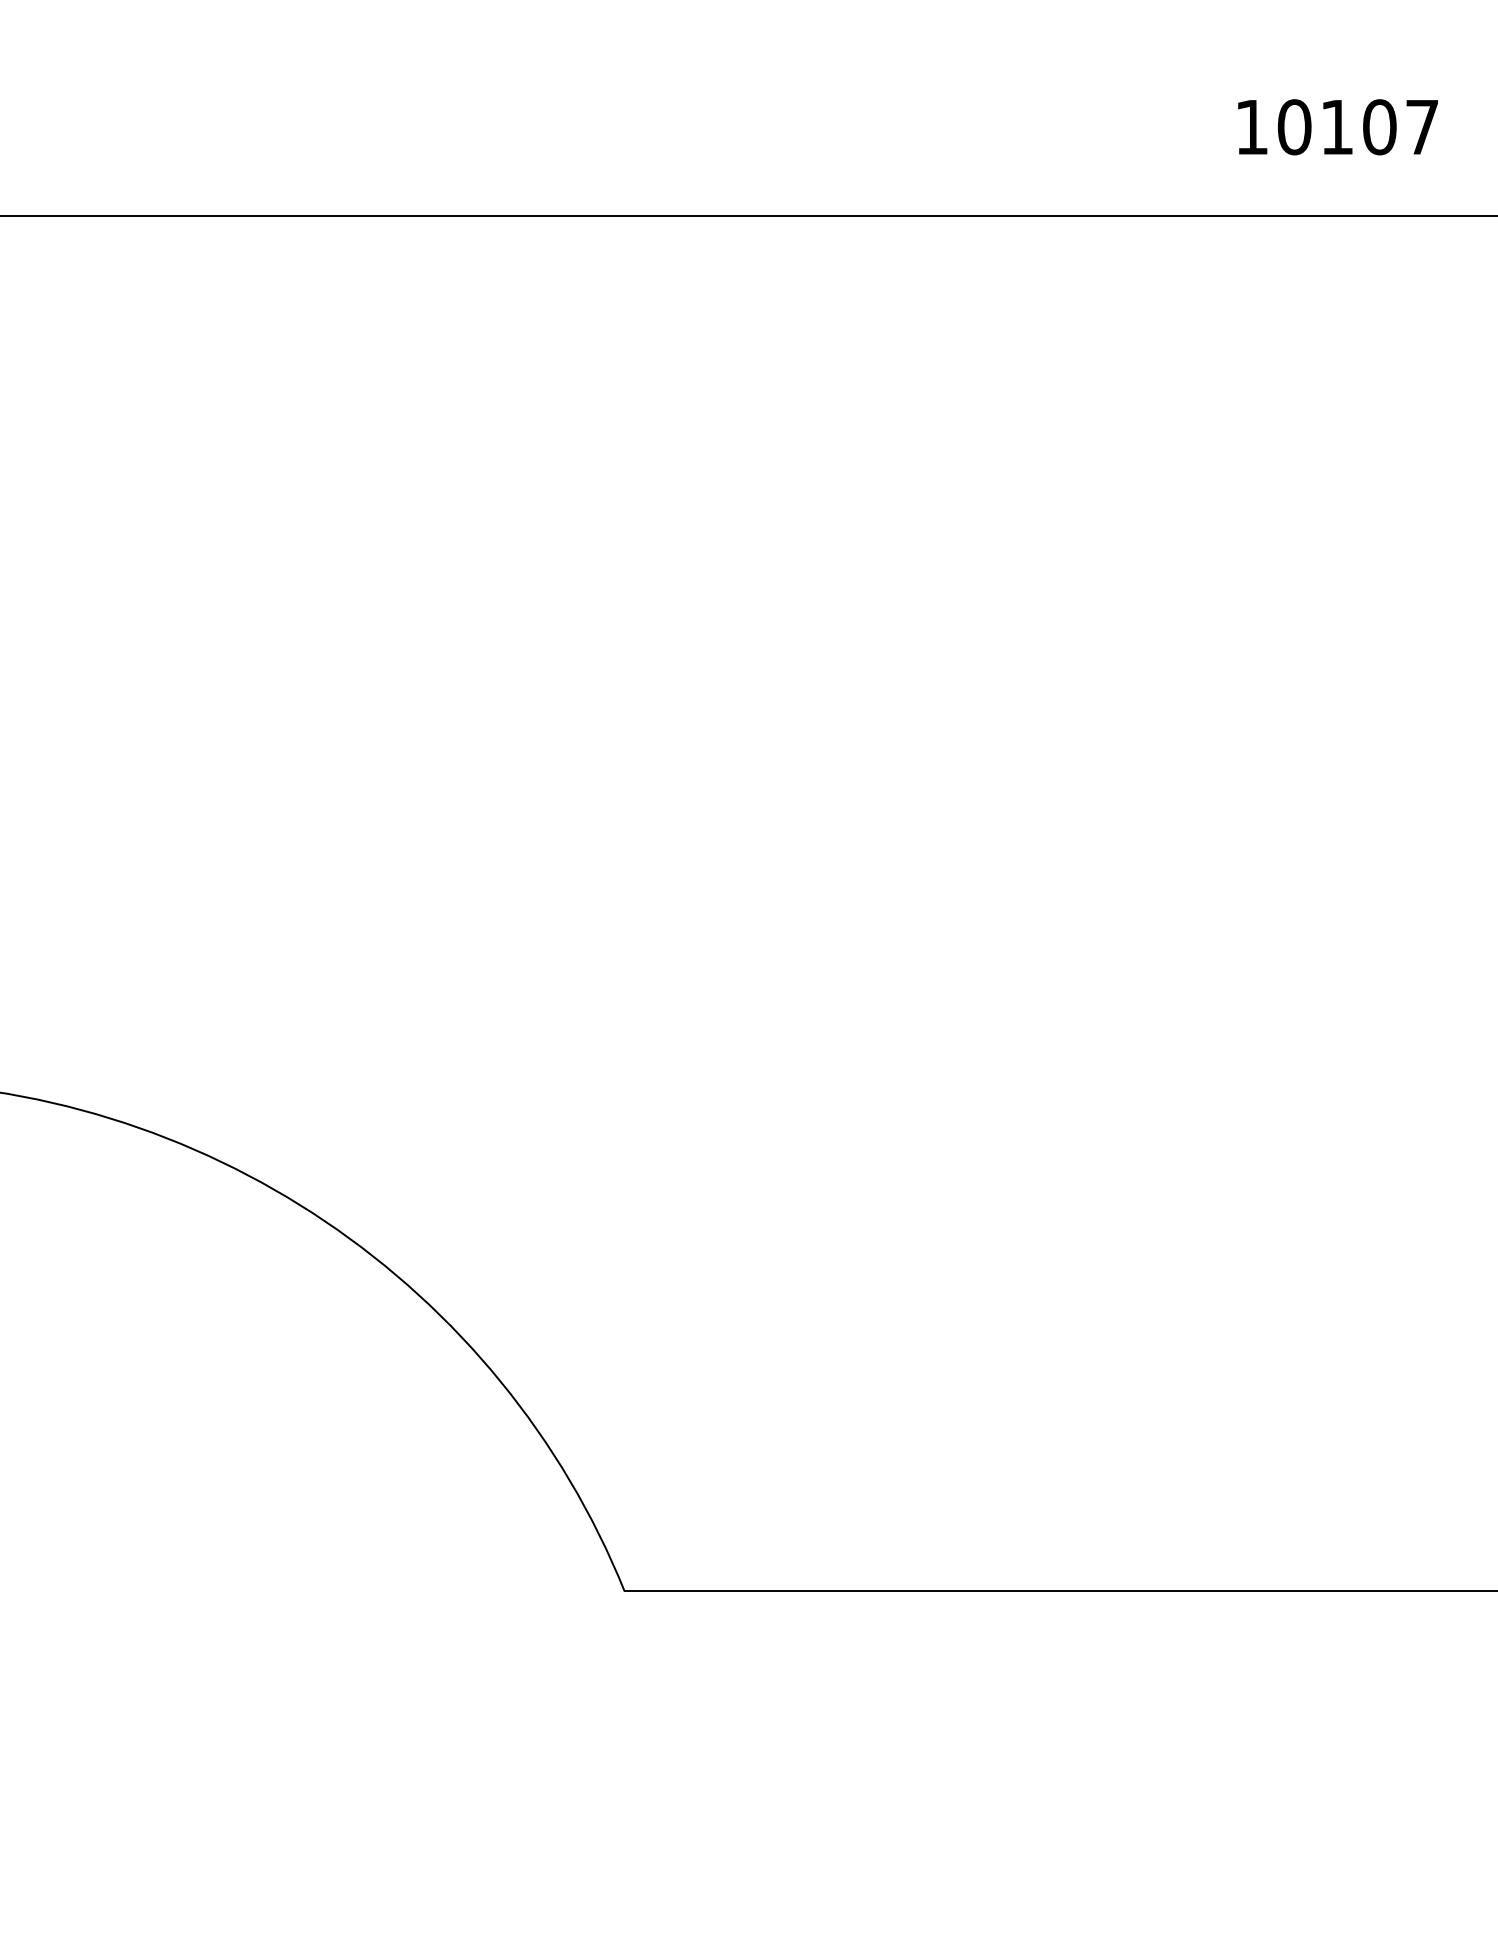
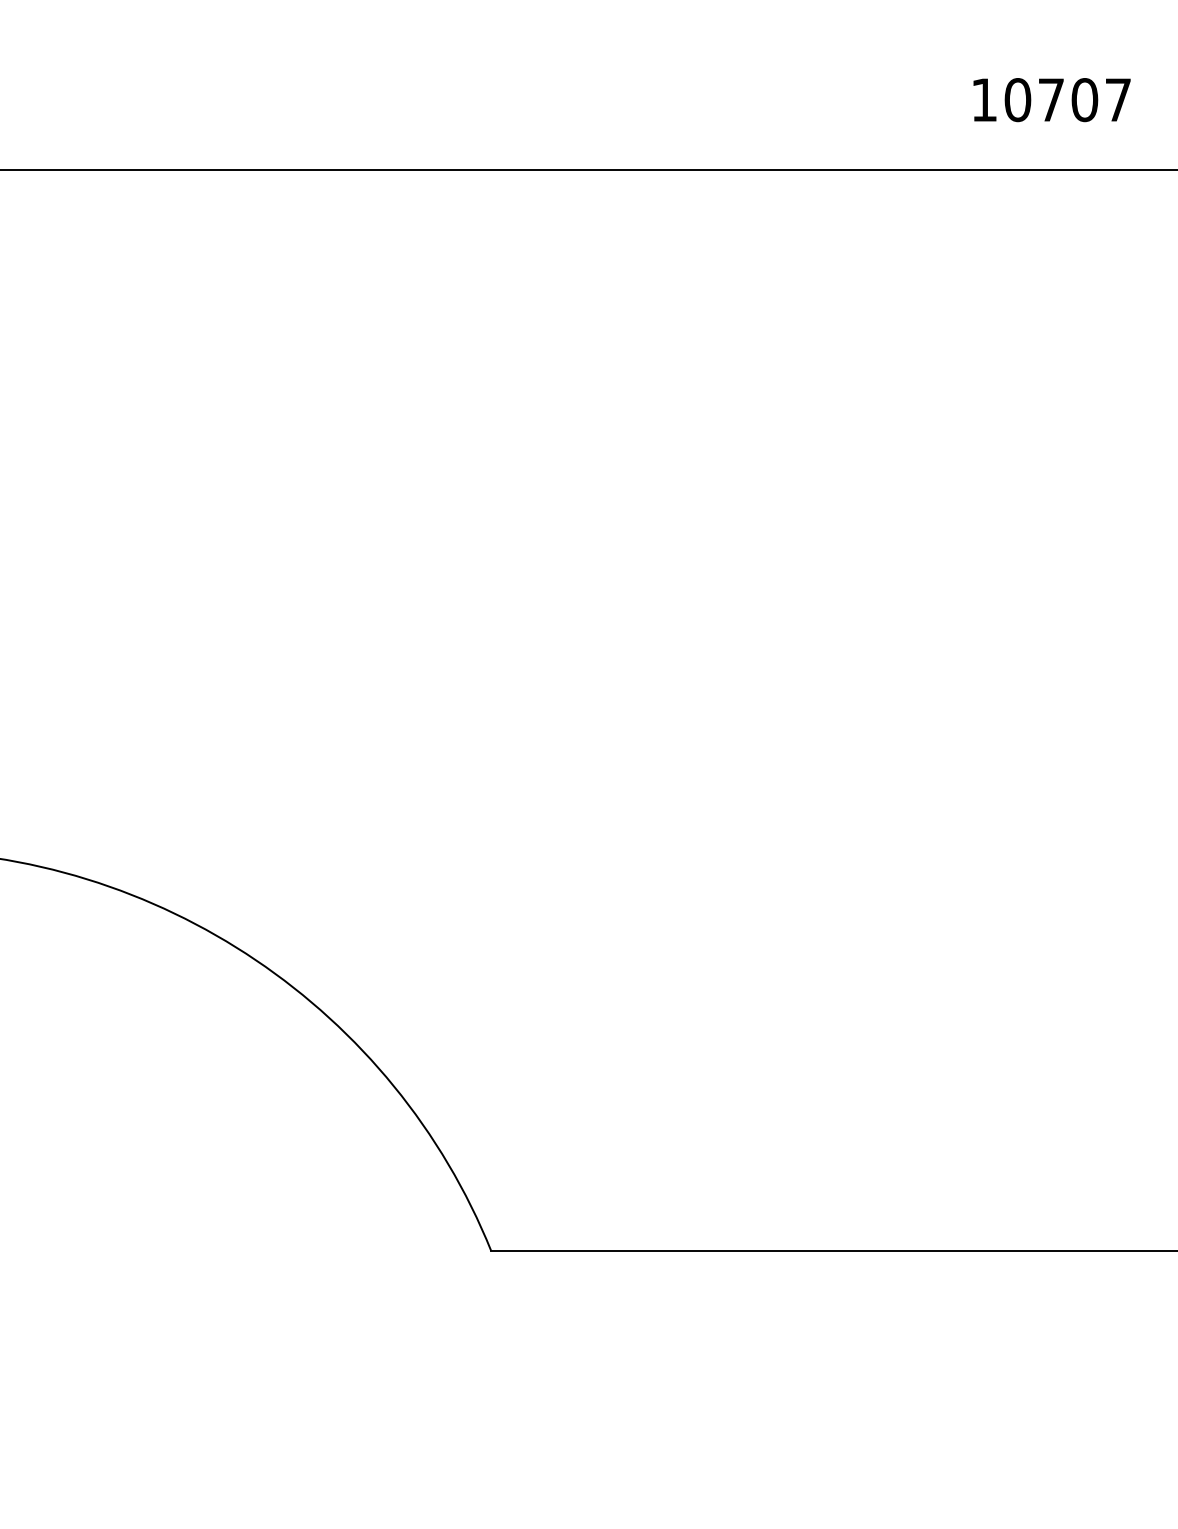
text: (1337, 126) -> (1051, 99), 10107 -> 10707

